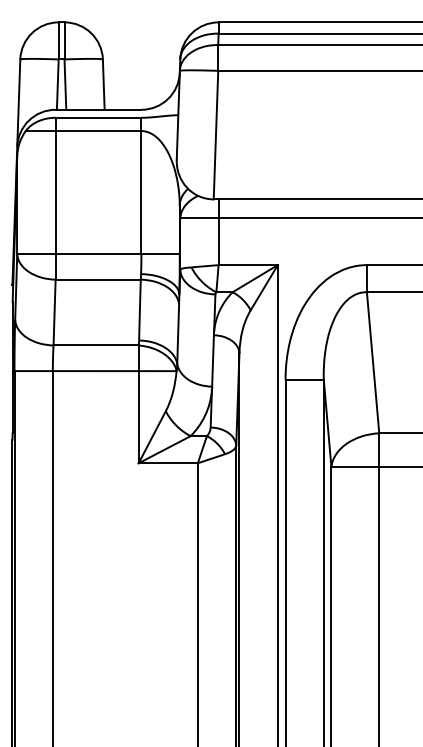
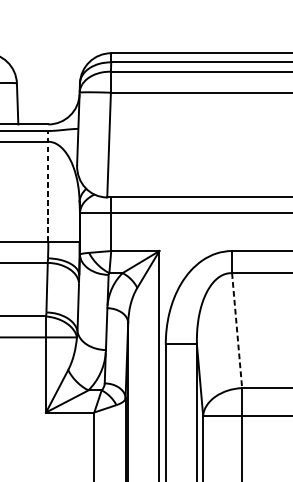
line: (141, 185) -> (48, 186), solid -> dashed
line: (373, 362) -> (237, 330), solid -> dashed

